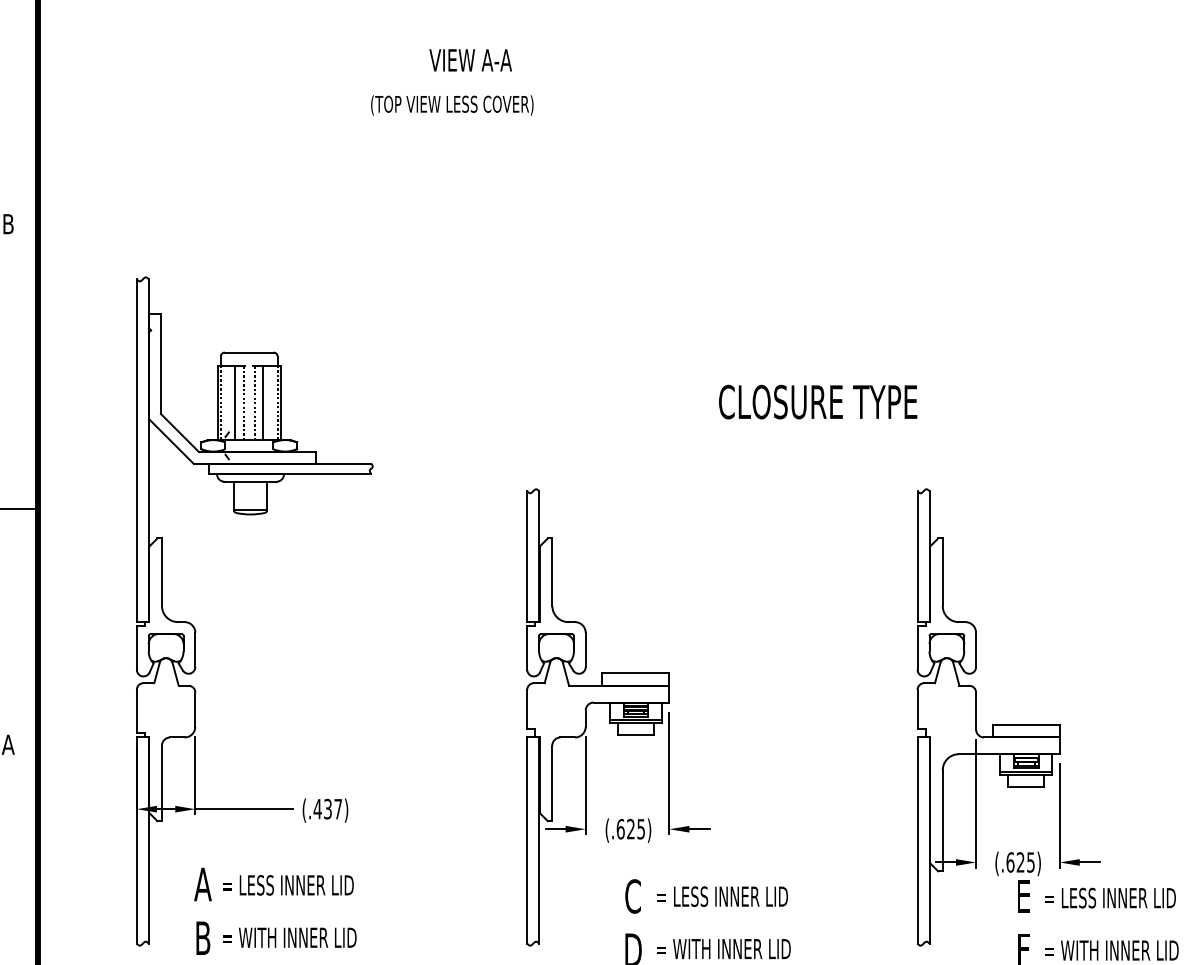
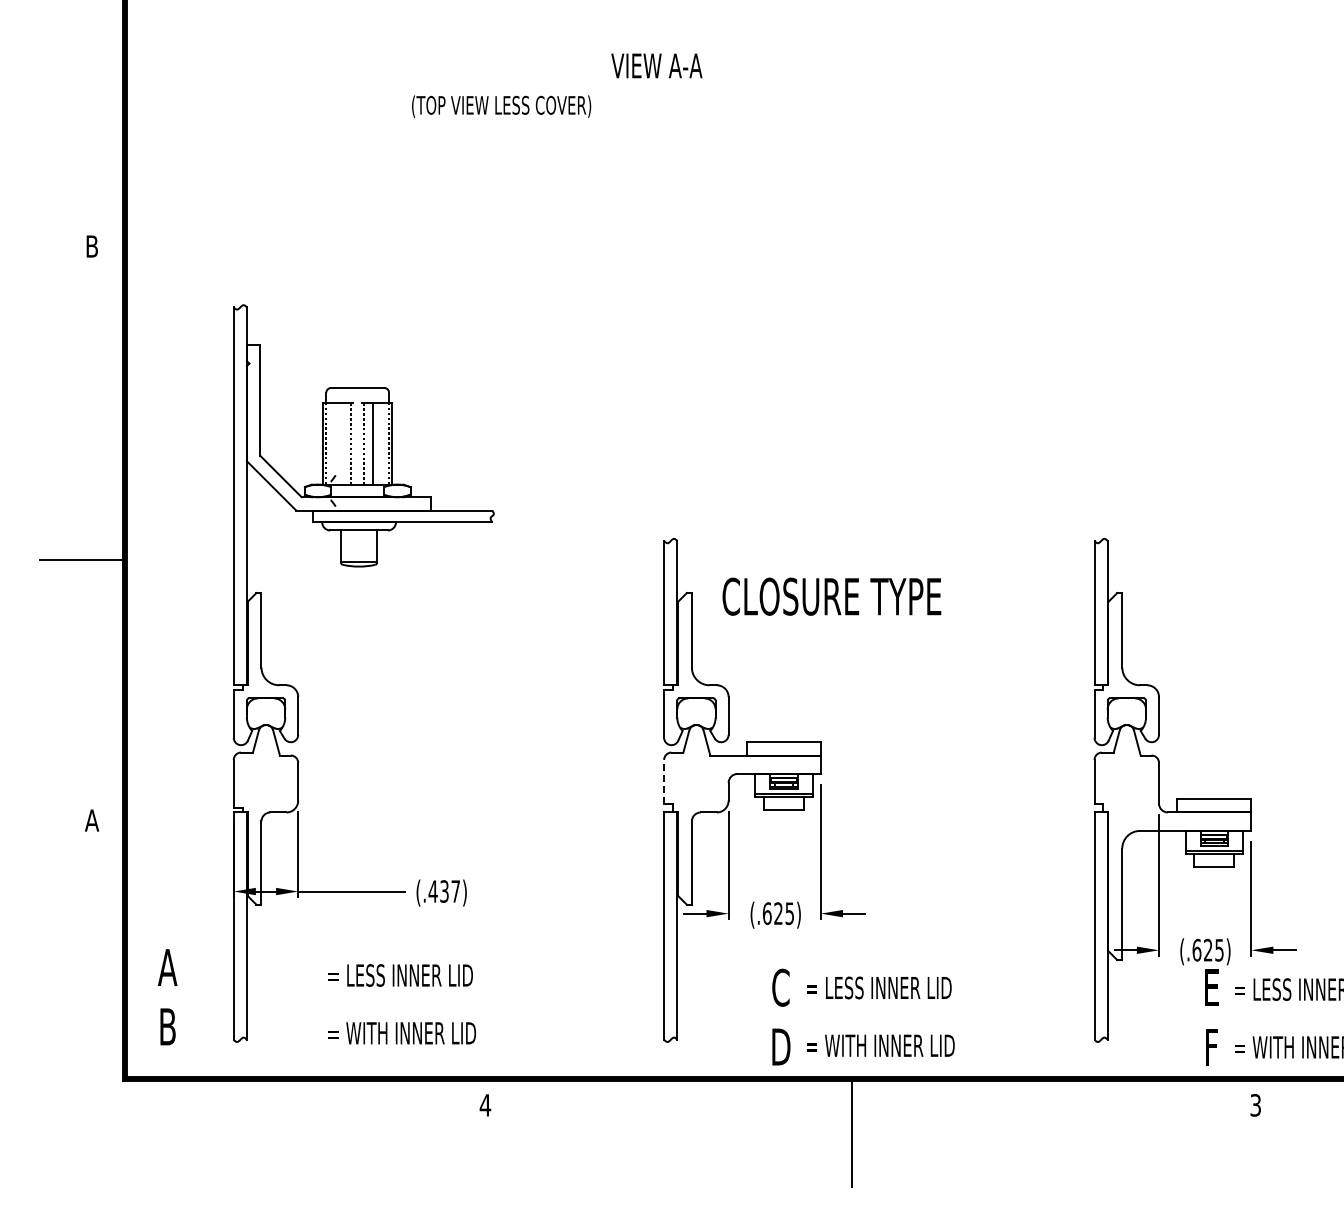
text: (470, 59) -> (656, 65), moved
text: (452, 105) -> (501, 106), moved
text: (817, 401) -> (831, 596), moved
line: (235, 402) -> (342, 443), removed
line: (527, 709) -> (664, 781), solid -> dashed
text: (202, 911) -> (167, 997), moved

